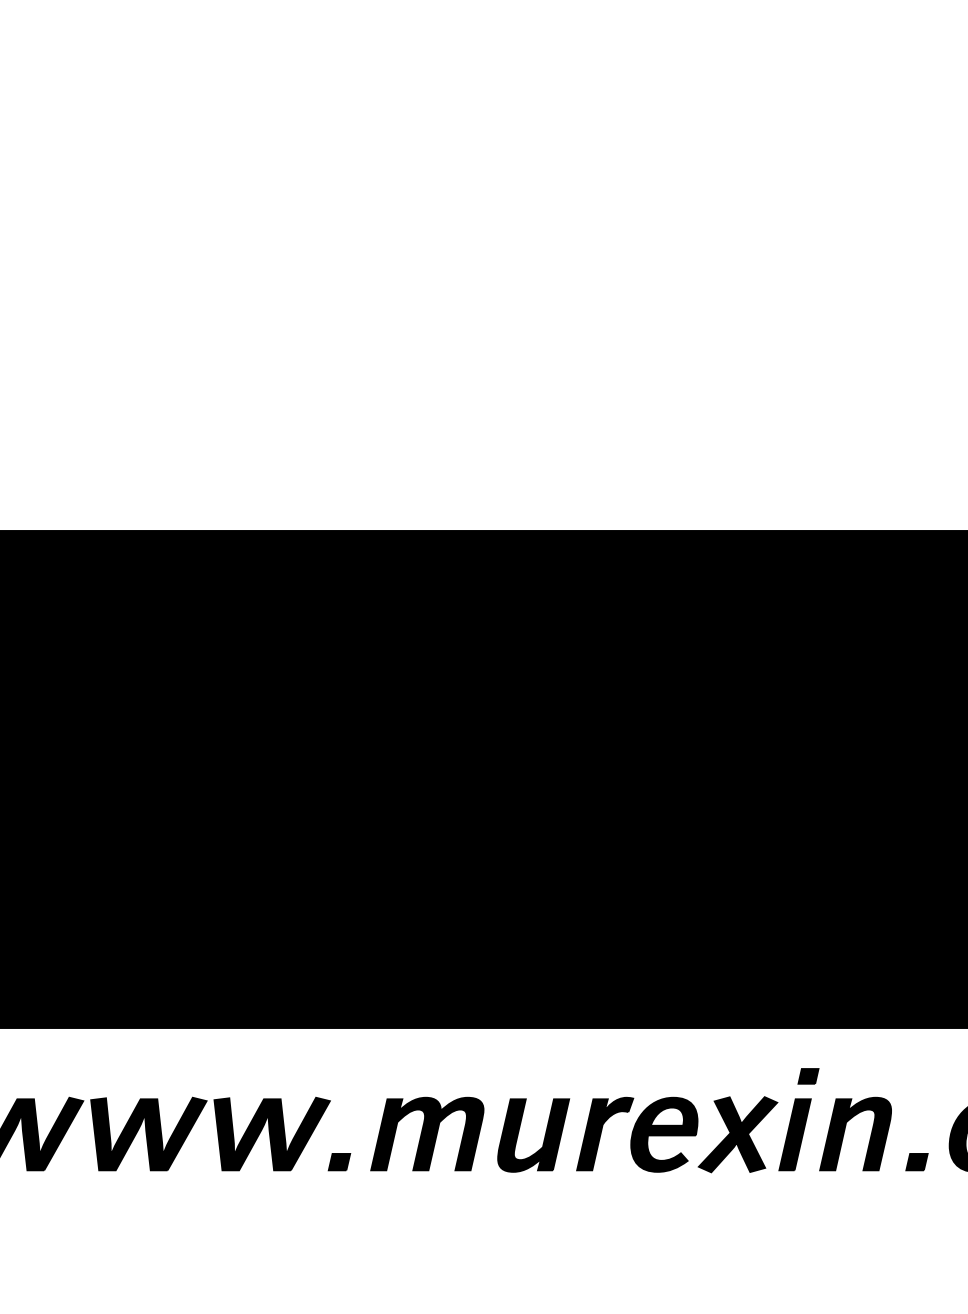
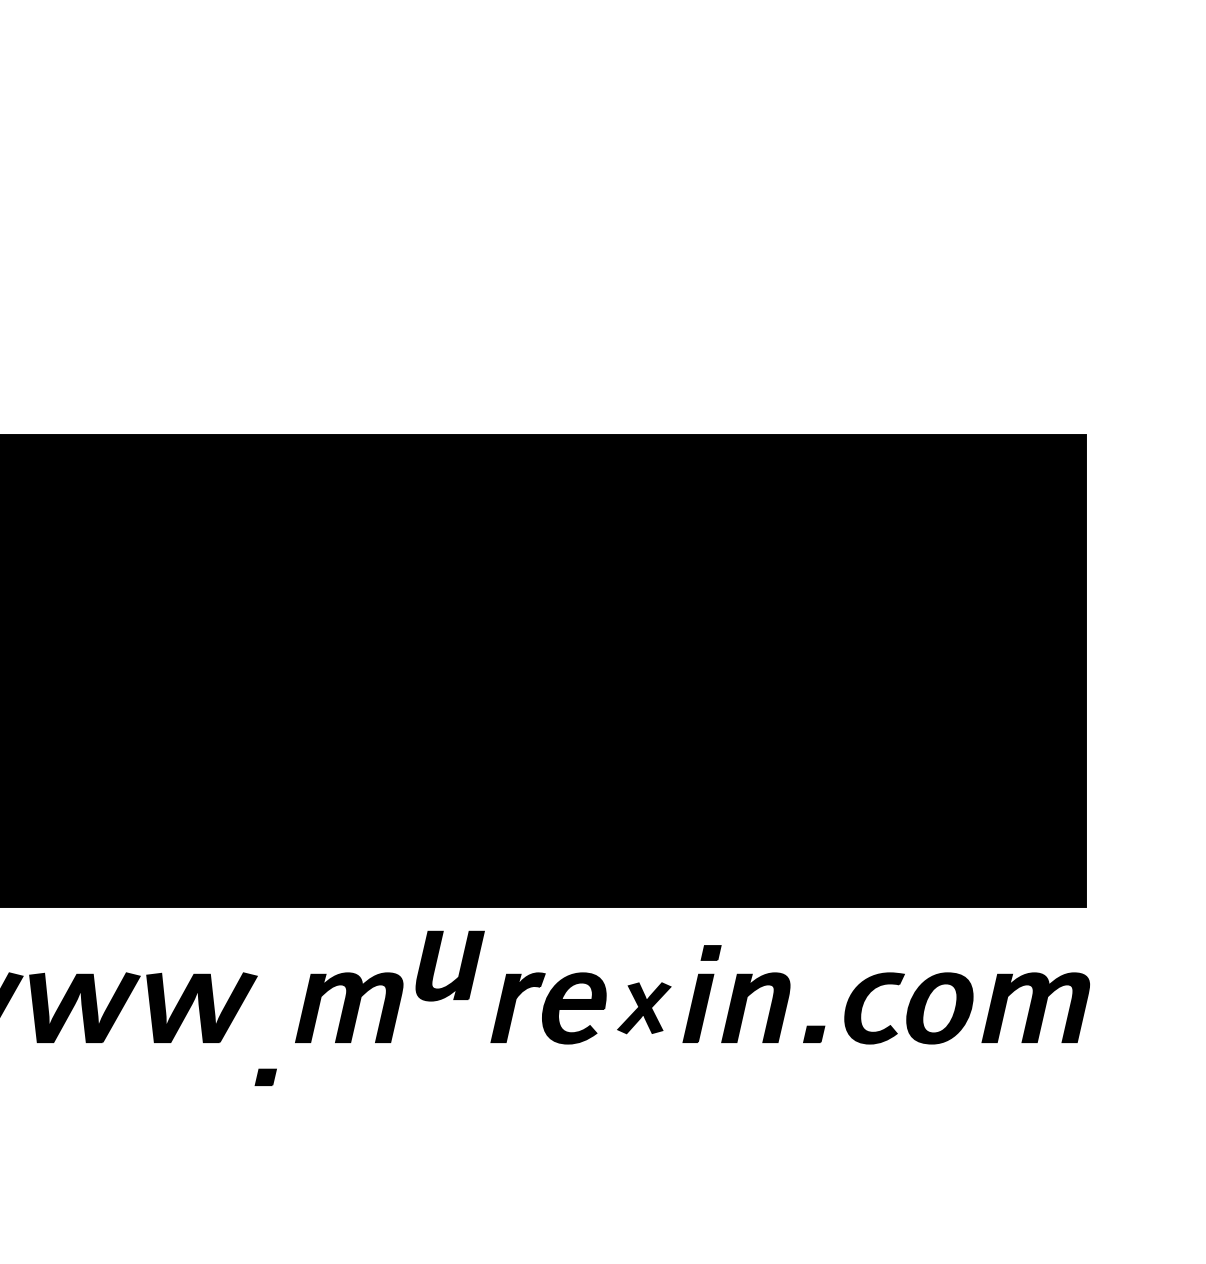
part: (738, 1133) -> (644, 1007), size x0.7
part: (544, 1134) -> (460, 965), moved
part: (339, 1161) -> (265, 1076), moved

